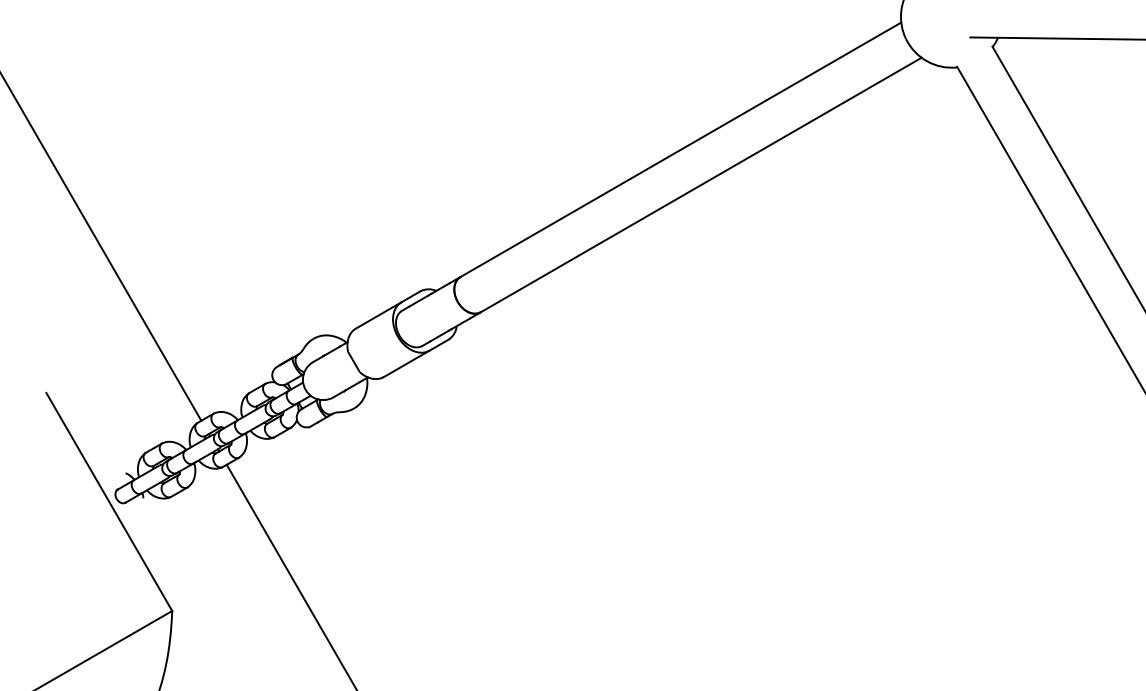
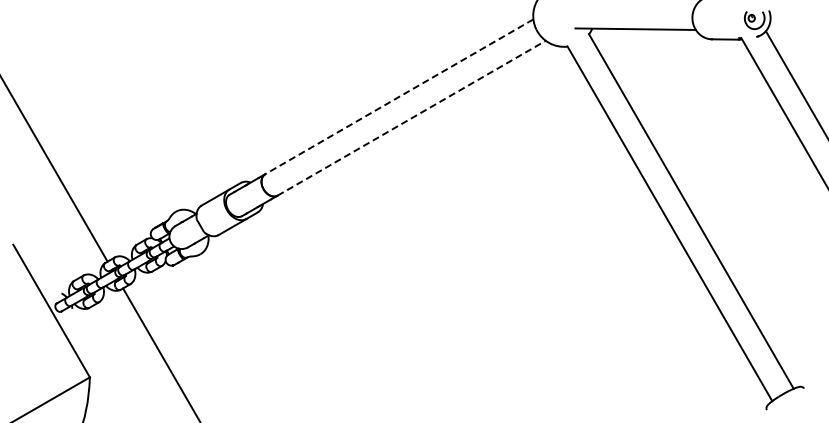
line: (681, 149) -> (399, 96), solid -> dashed
line: (700, 185) -> (411, 118), solid -> dashed

